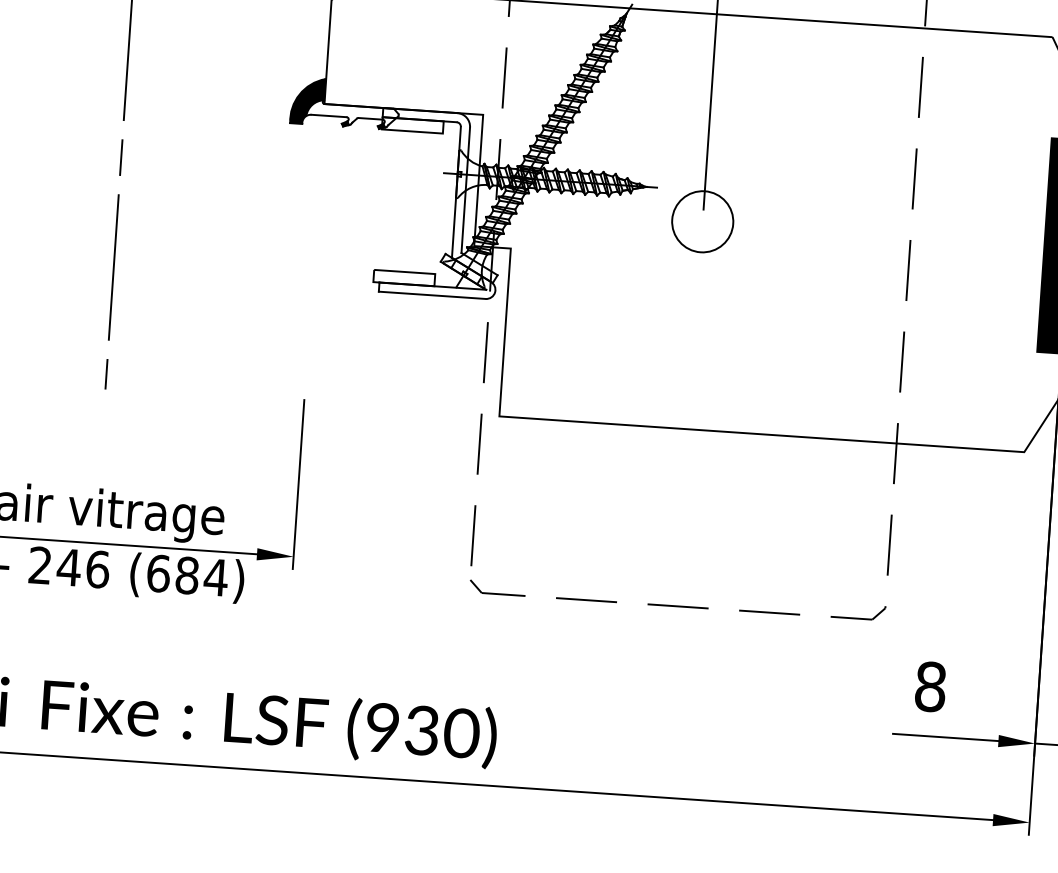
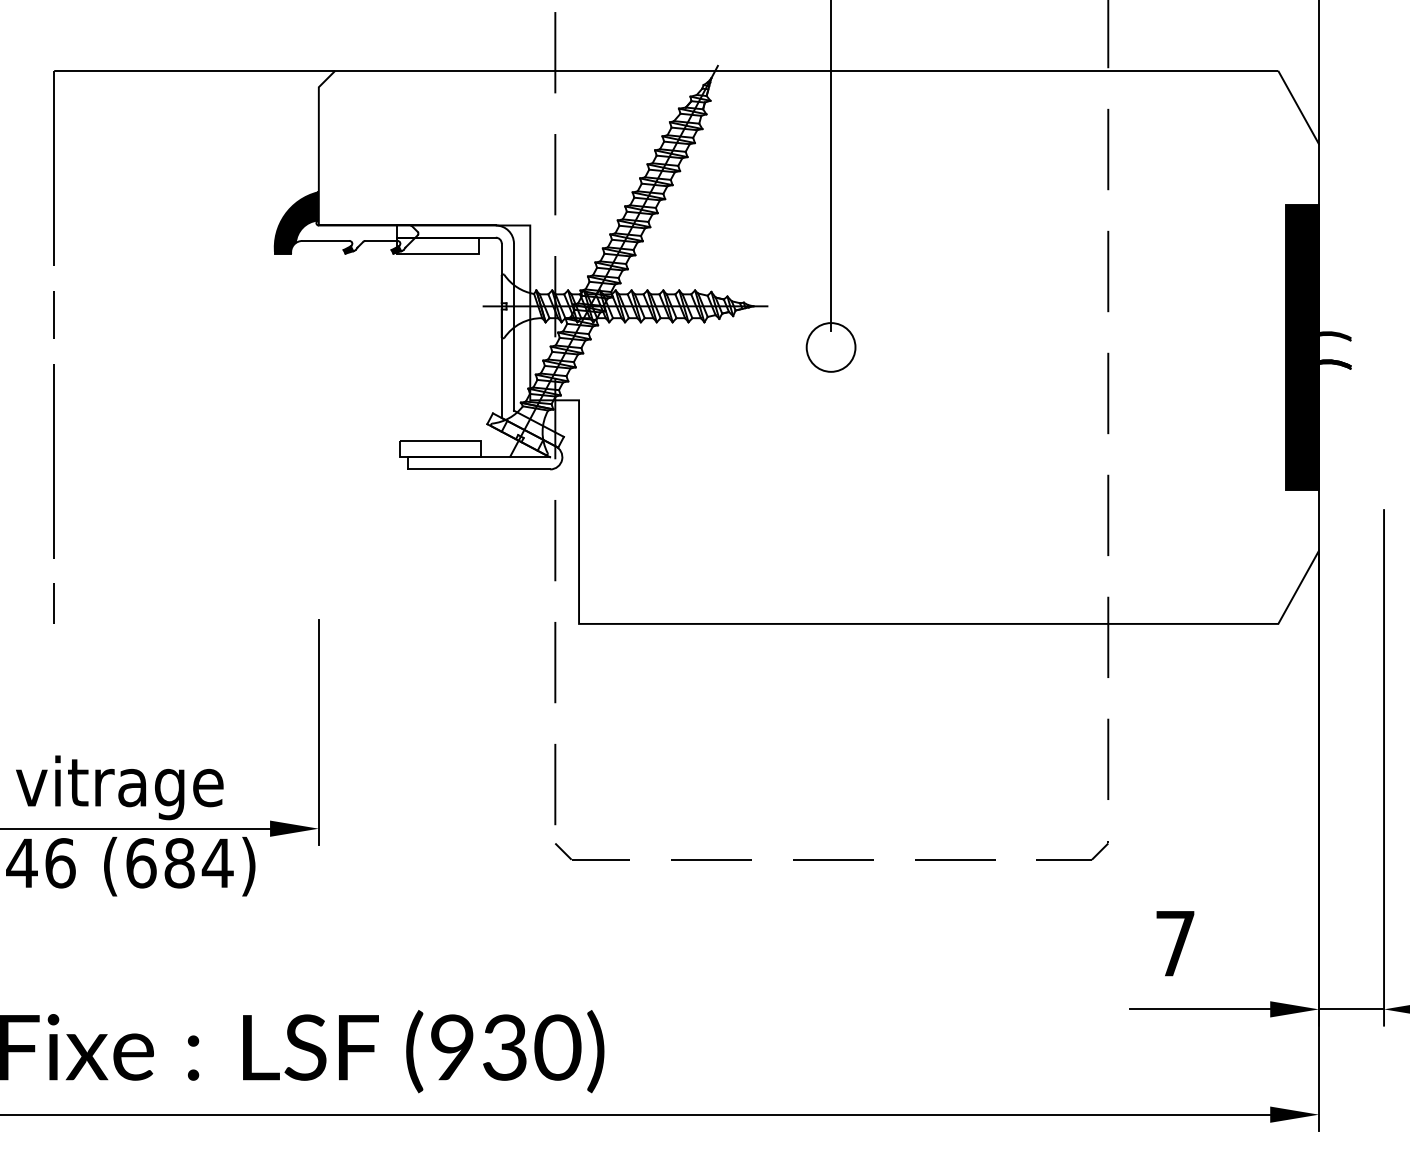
circle: (702, 221) -> (830, 347), size x0.6
text: (930, 686) -> (1175, 943), 8 -> 7

